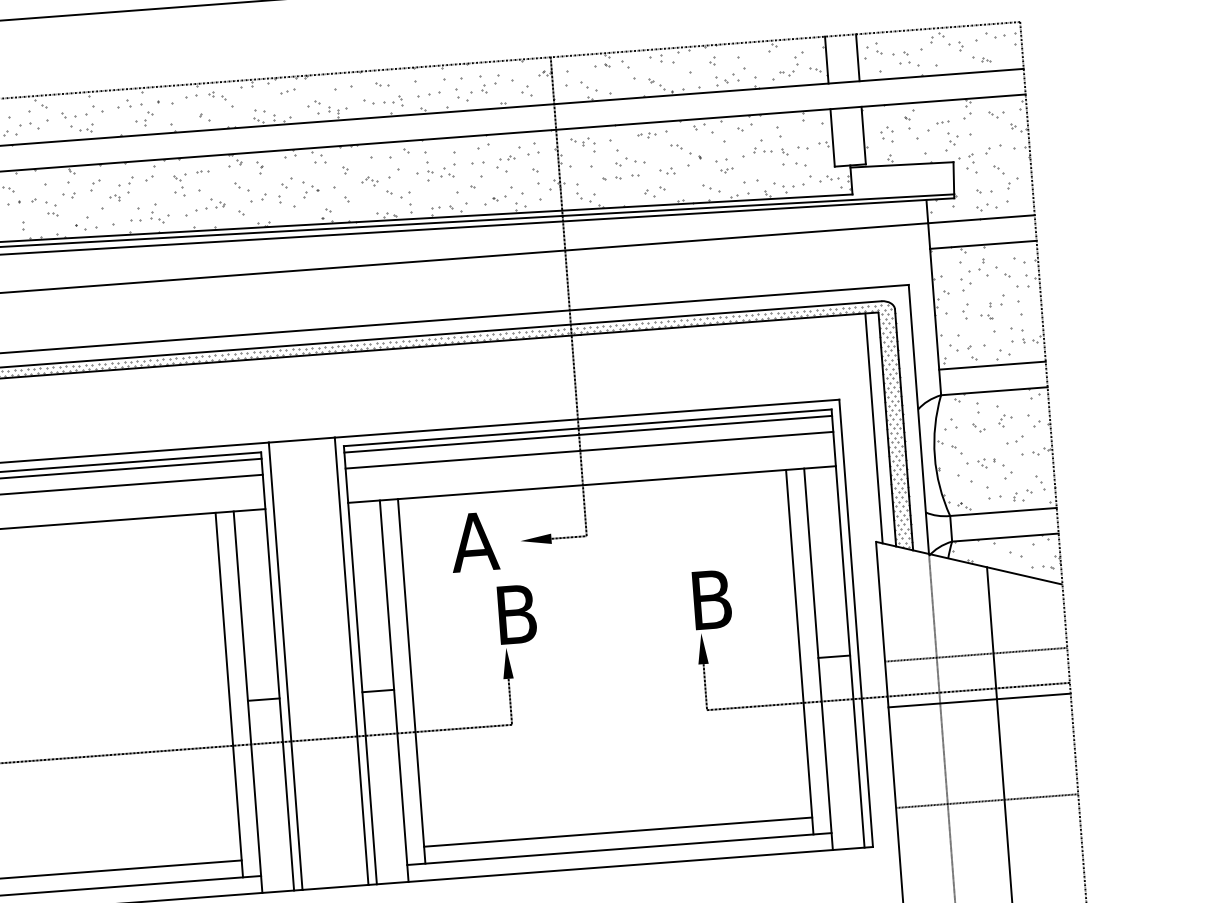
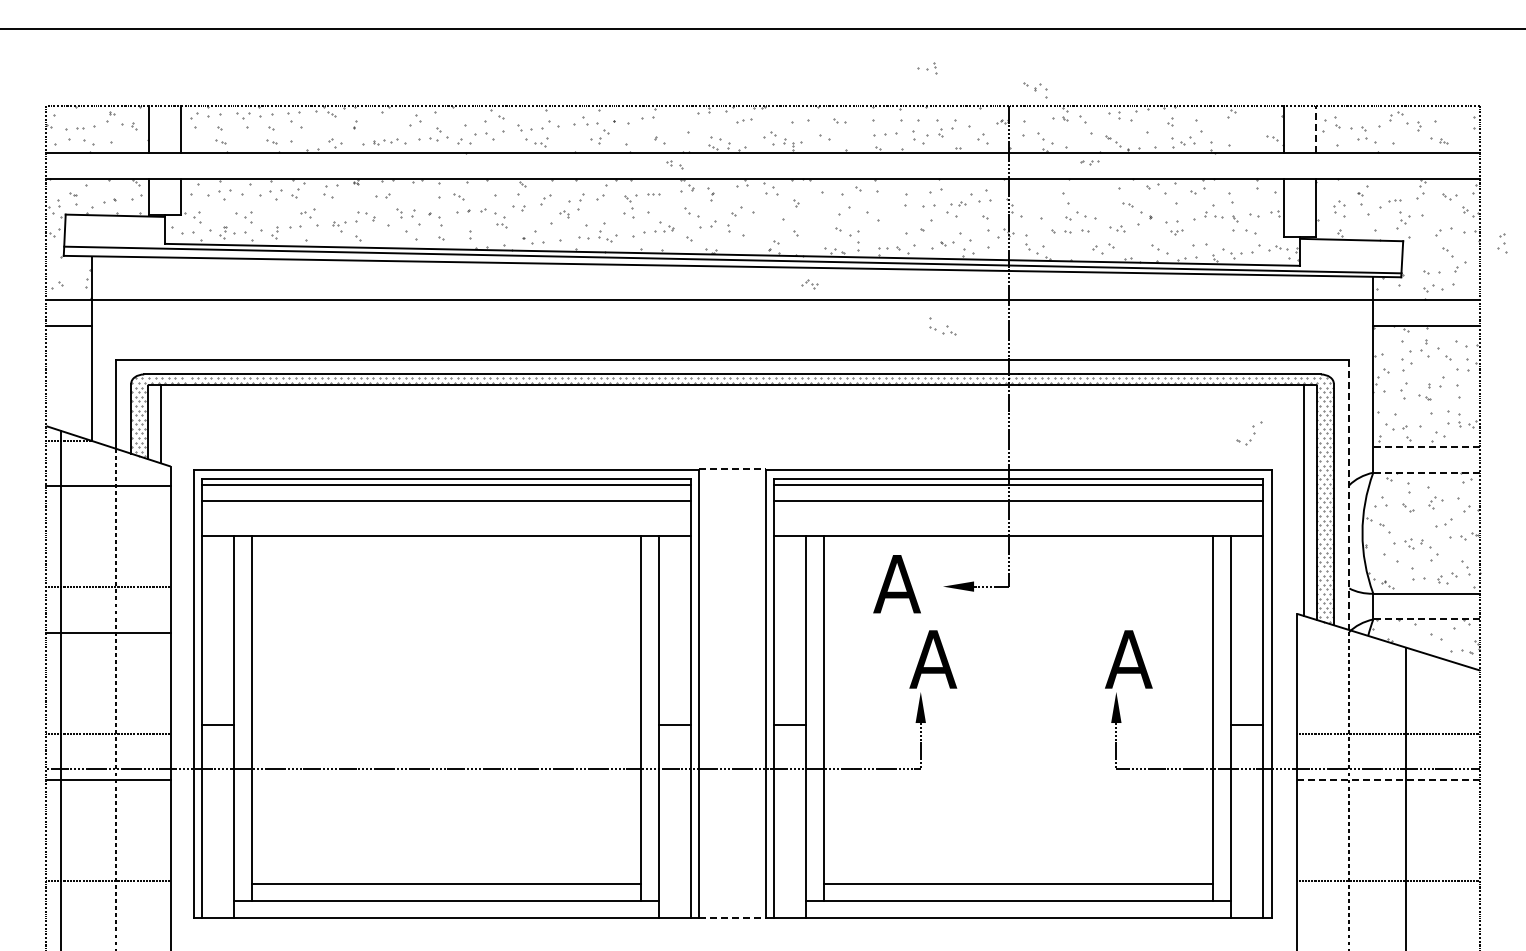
part: (995, 34) -> (1454, 117), removed
line: (857, 57) -> (1315, 129), solid -> dashed
part: (792, 64) -> (1249, 433), moved
part: (216, 95) -> (674, 164), moved
part: (393, 101) -> (927, 68), moved
part: (646, 135) -> (1089, 162), moved
part: (583, 145) -> (1035, 90), moved
part: (971, 163) -> (1502, 243), moved
part: (439, 169) -> (942, 326), moved
part: (369, 181) -> (809, 284), moved
part: (311, 190) -> (760, 221), removed
line: (992, 366) -> (1426, 447), solid -> dashed
line: (994, 391) -> (1426, 472), solid -> dashed
line: (919, 419) -> (1349, 495), solid -> dashed
line: (302, 440) -> (733, 469), solid -> dashed
line: (1005, 537) -> (1426, 619), solid -> dashed
text: (710, 599) -> (1128, 659), B -> A
text: (516, 614) -> (933, 659), B -> A
line: (980, 699) -> (1389, 779), solid -> dashed
line: (336, 887) -> (733, 918), solid -> dashed

